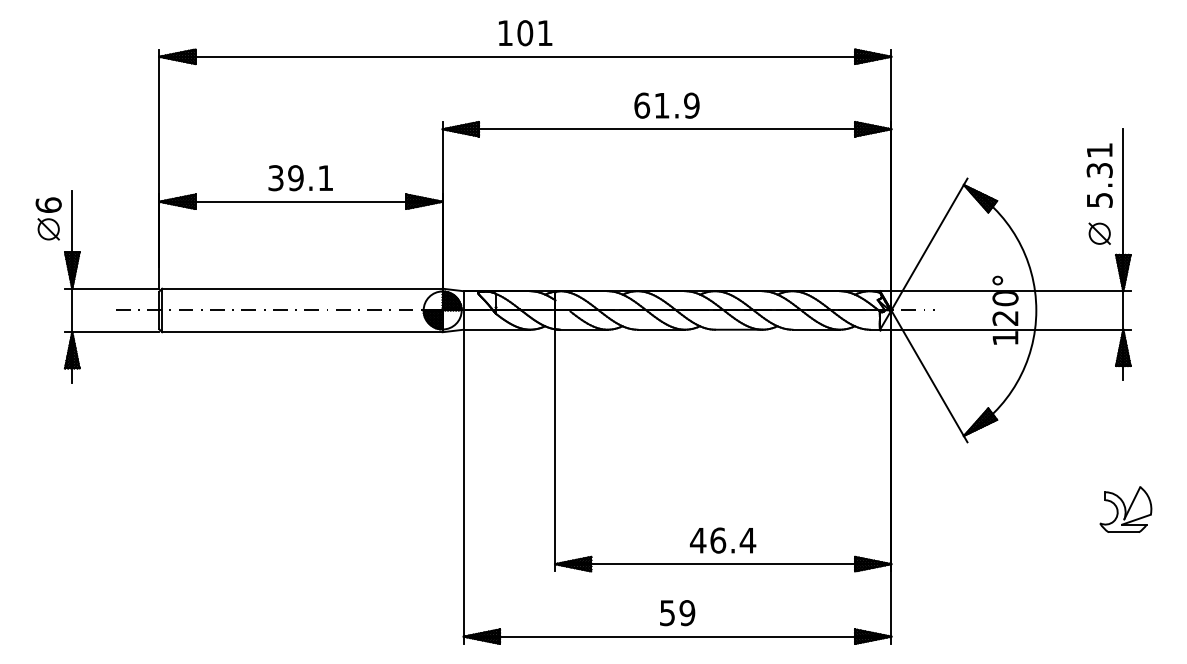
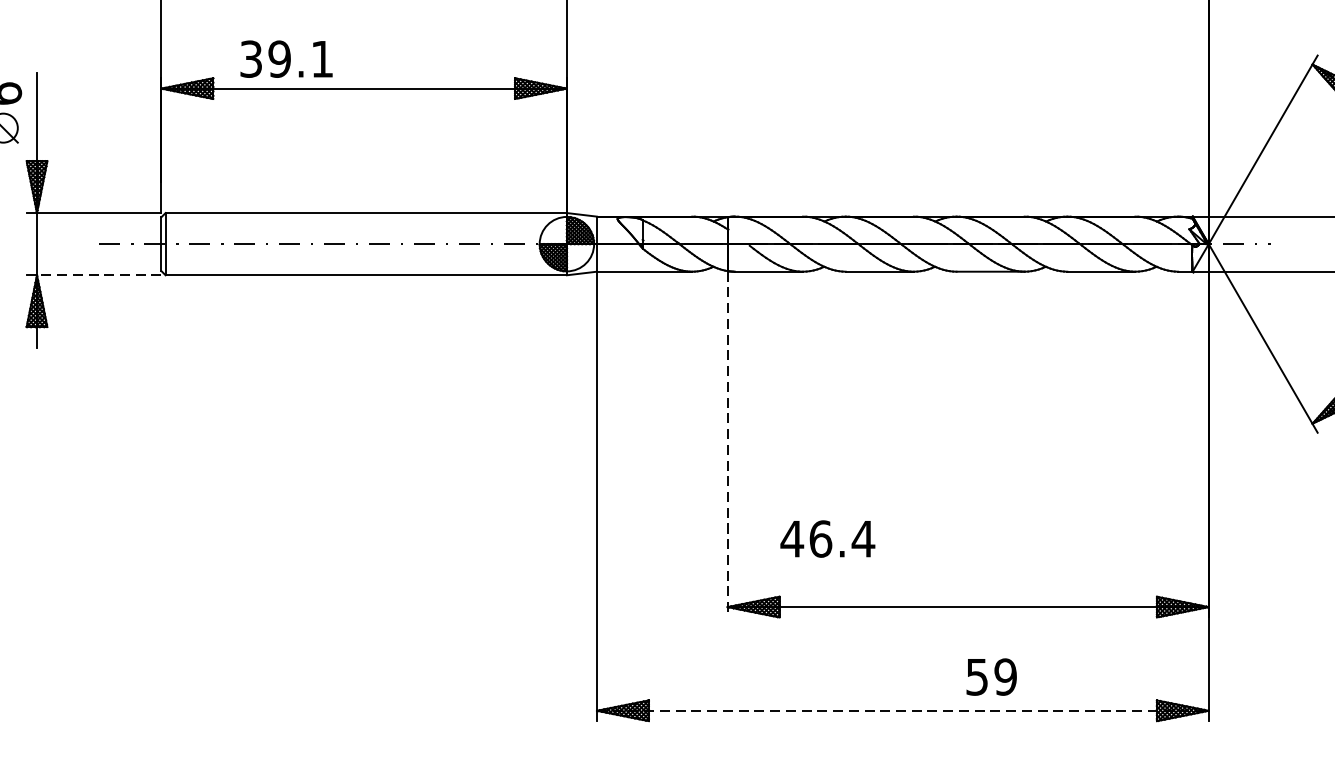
text: (300, 178) -> (286, 59), moved
line: (115, 332) -> (98, 275), solid -> dashed
line: (555, 450) -> (728, 444), solid -> dashed
text: (723, 540) -> (828, 538), moved
text: (677, 613) -> (991, 677), moved
line: (677, 636) -> (902, 710), solid -> dashed

